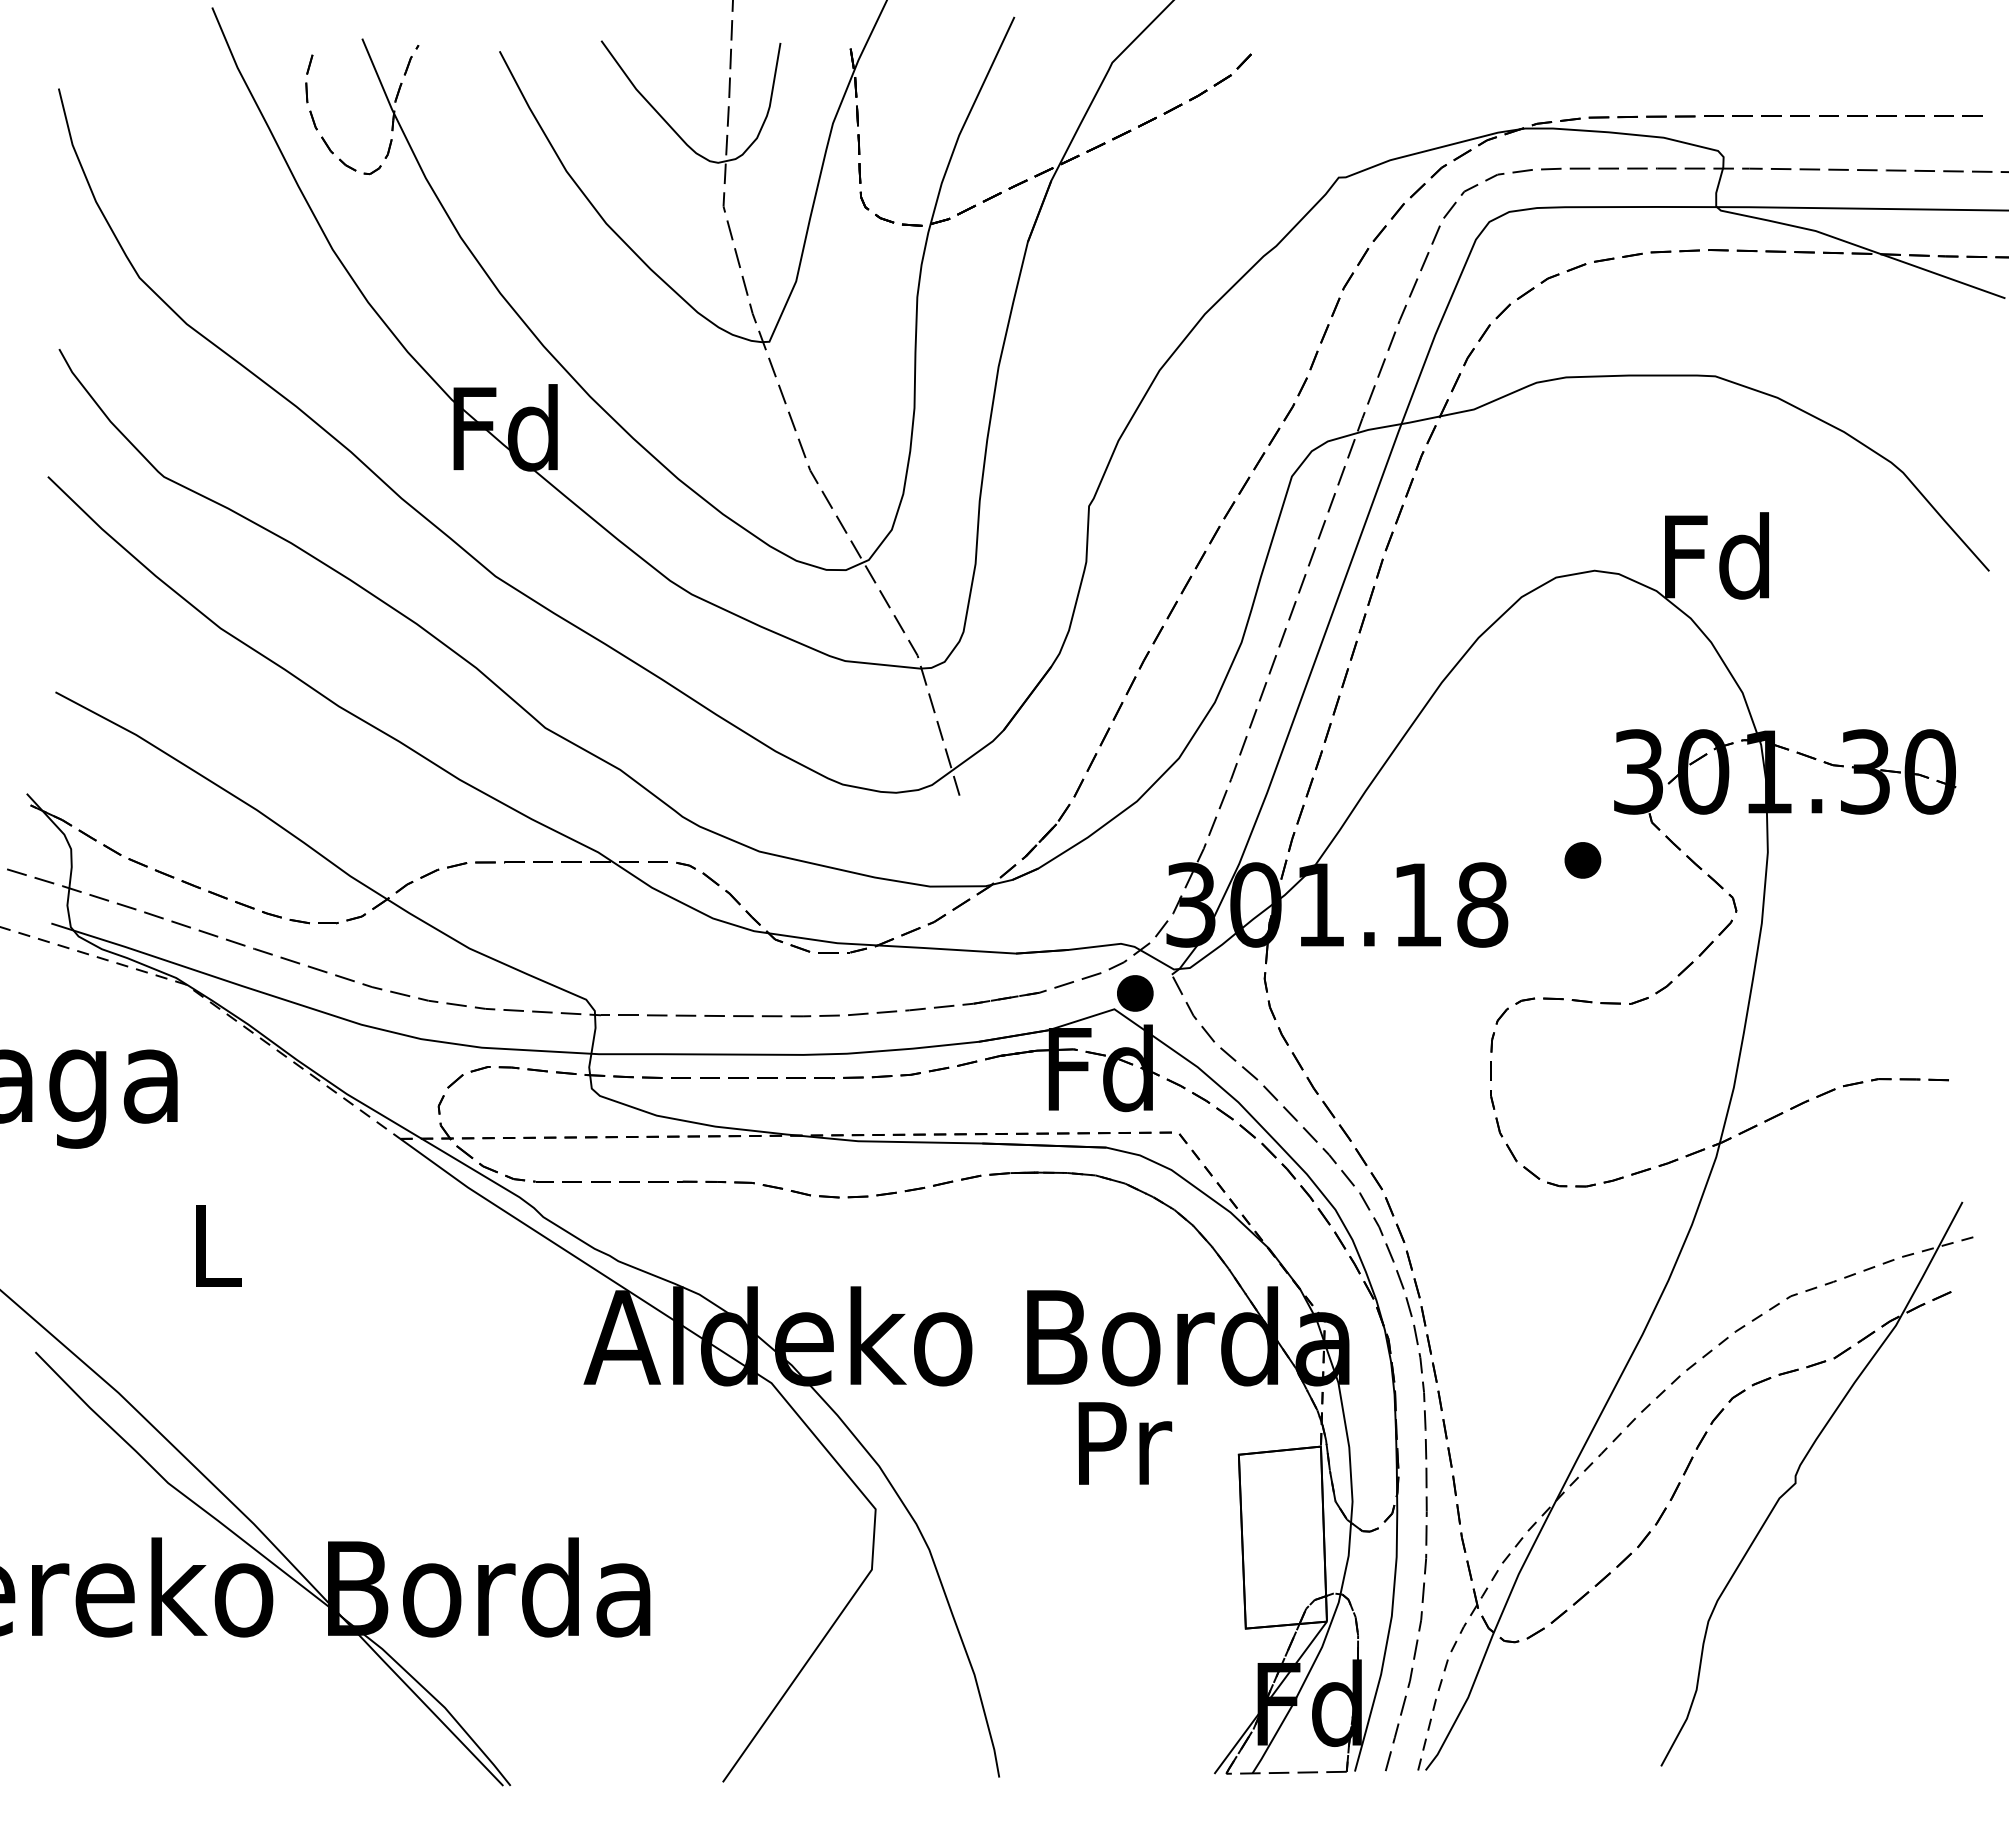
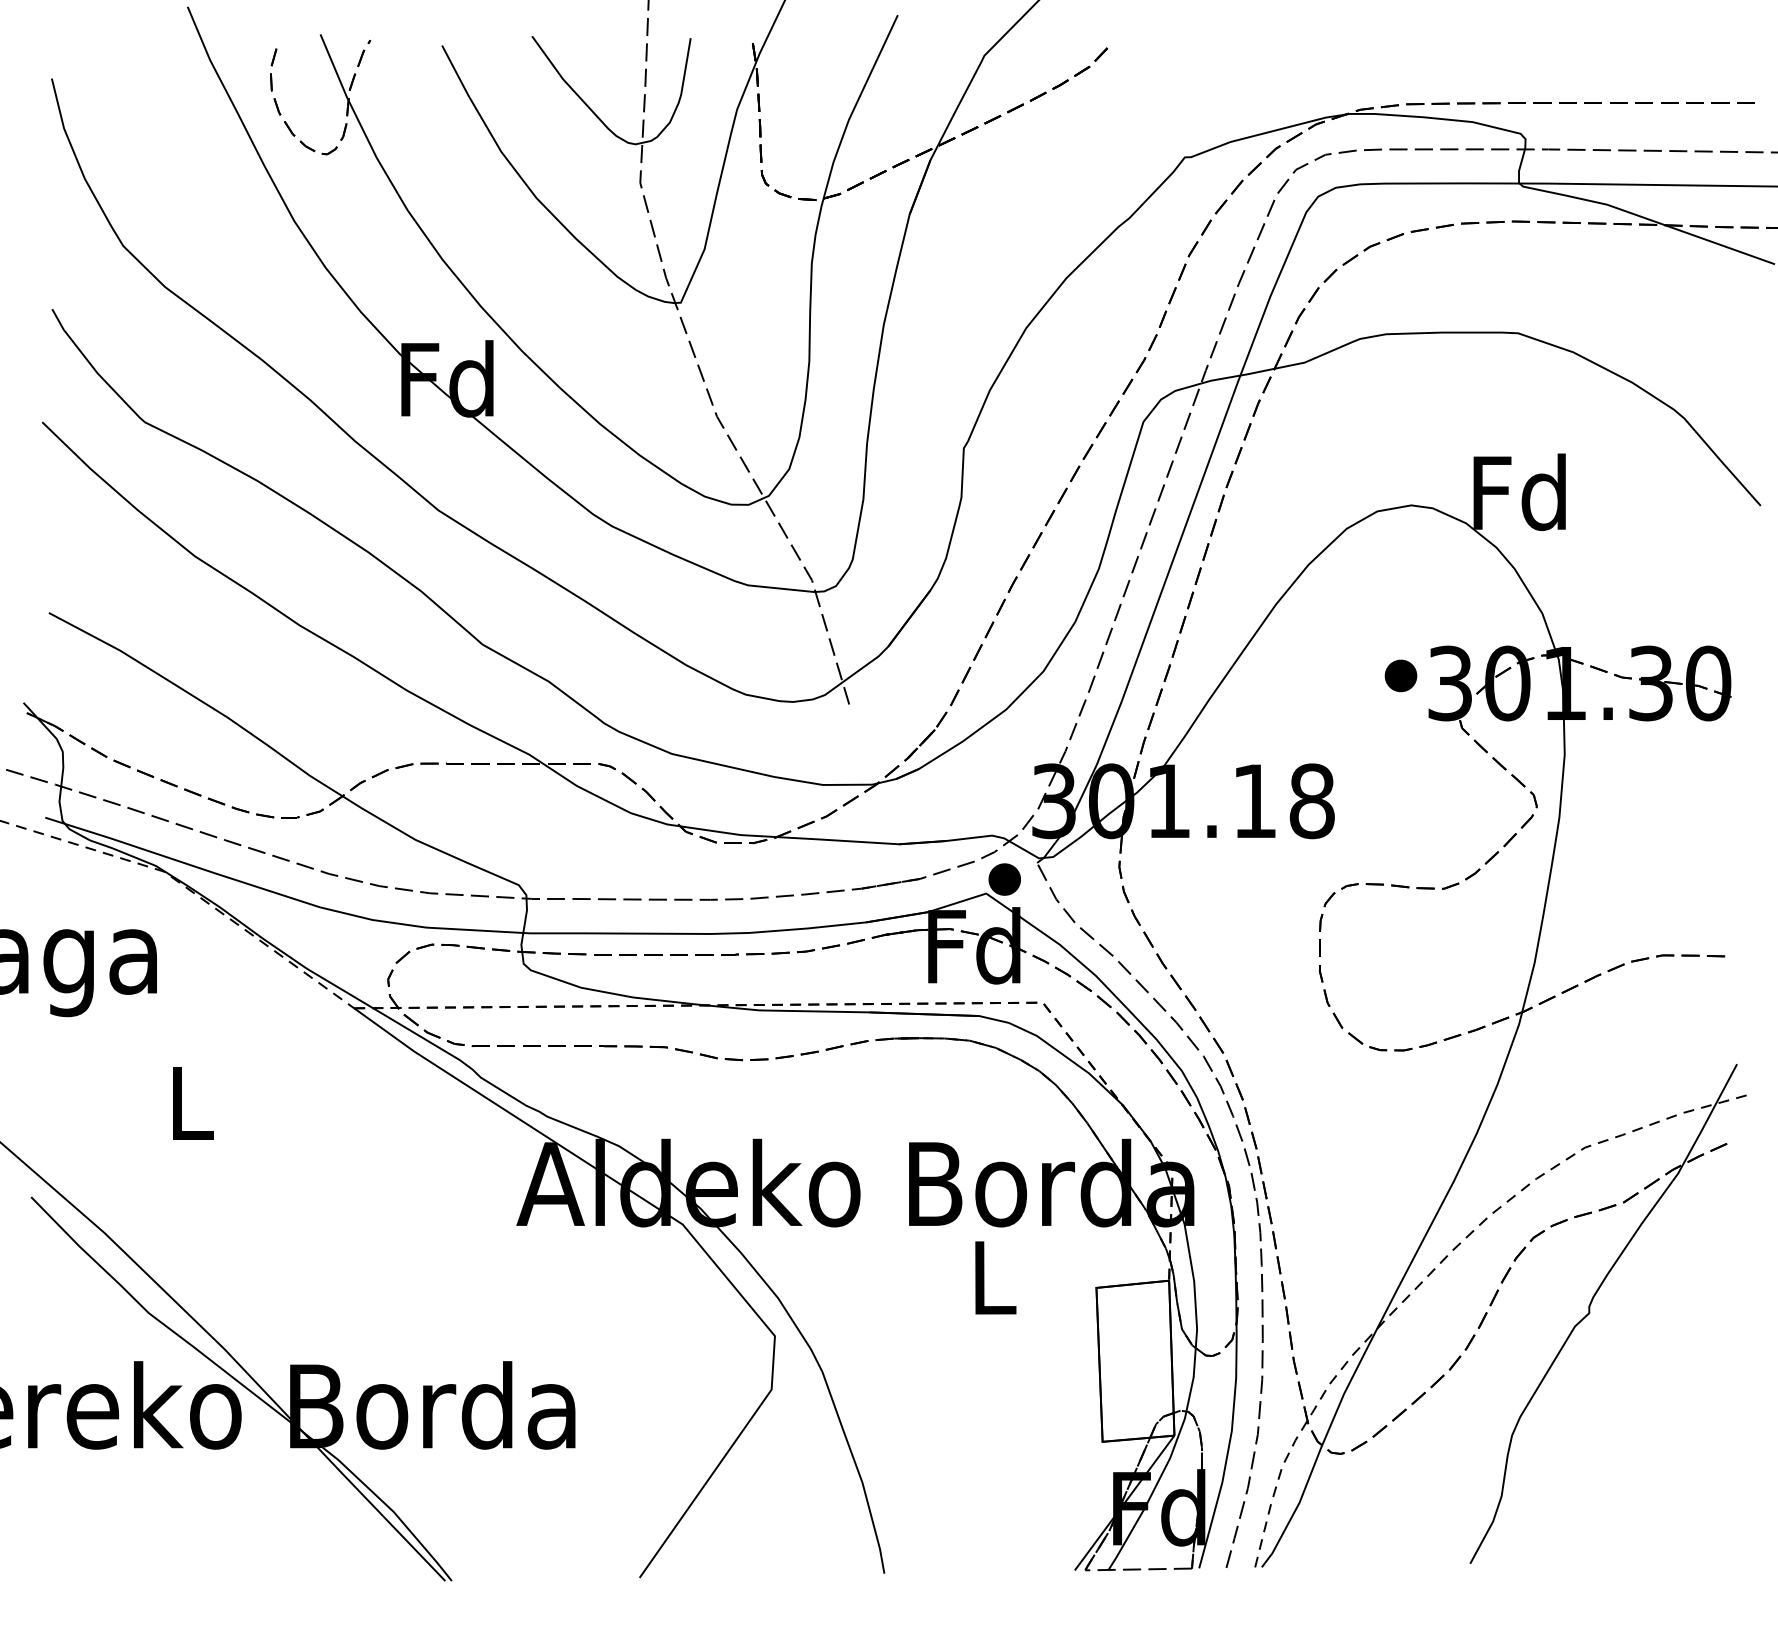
part: (1582, 860) -> (1400, 676), moved
text: (1125, 1443) -> (996, 1277), Pr -> L

